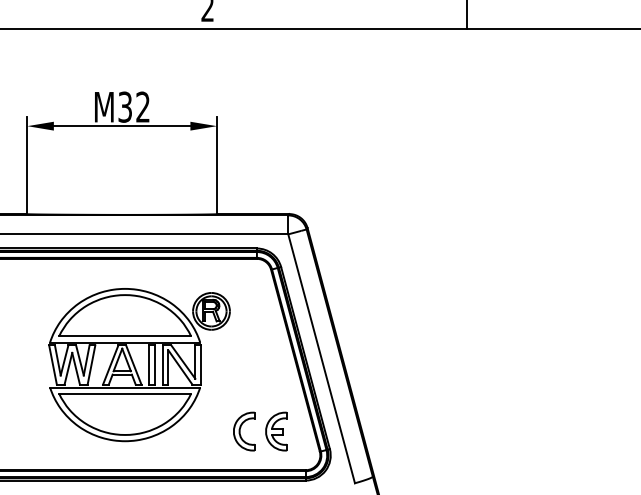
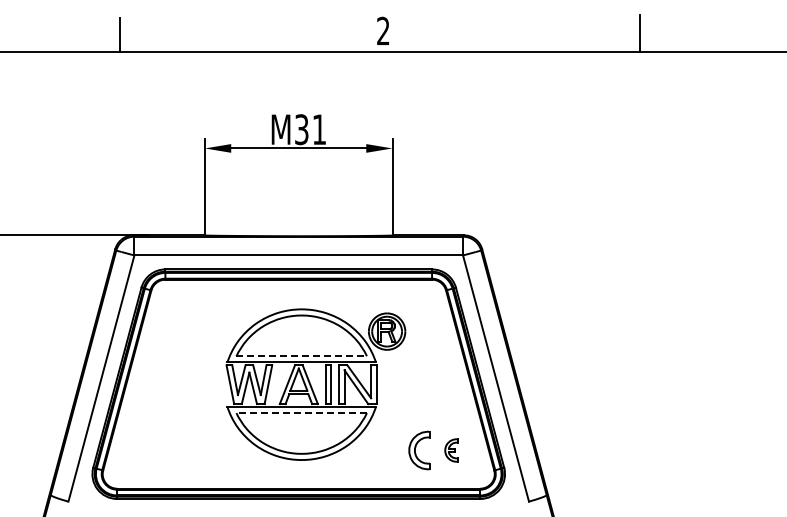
text: (142, 107) -> (318, 129), M32 -> M31
line: (125, 336) -> (302, 356), solid -> dashed
line: (124, 394) -> (301, 413), solid -> dashed
part: (276, 431) -> (451, 450), size x0.6

